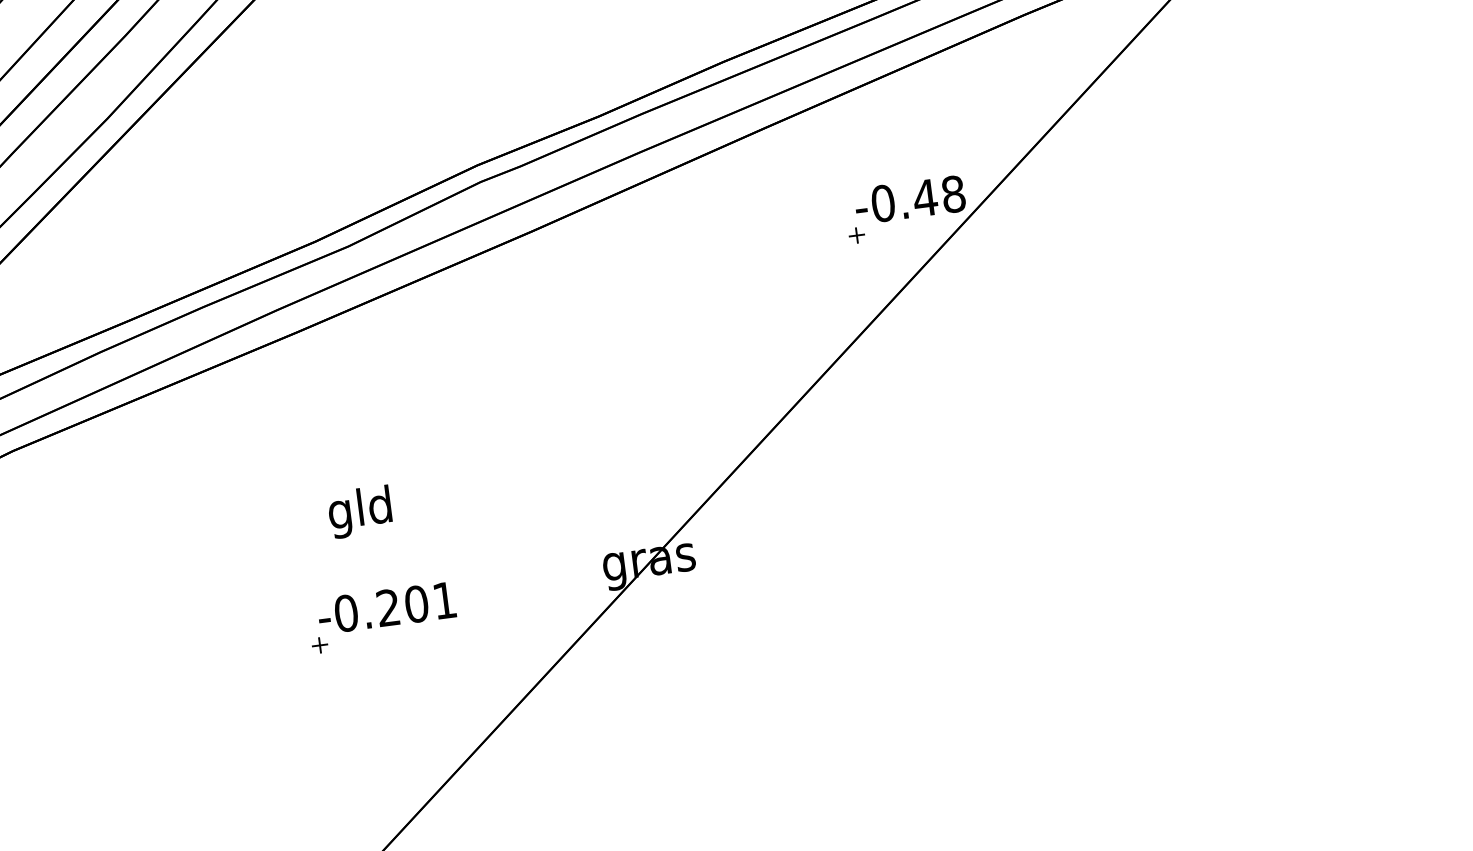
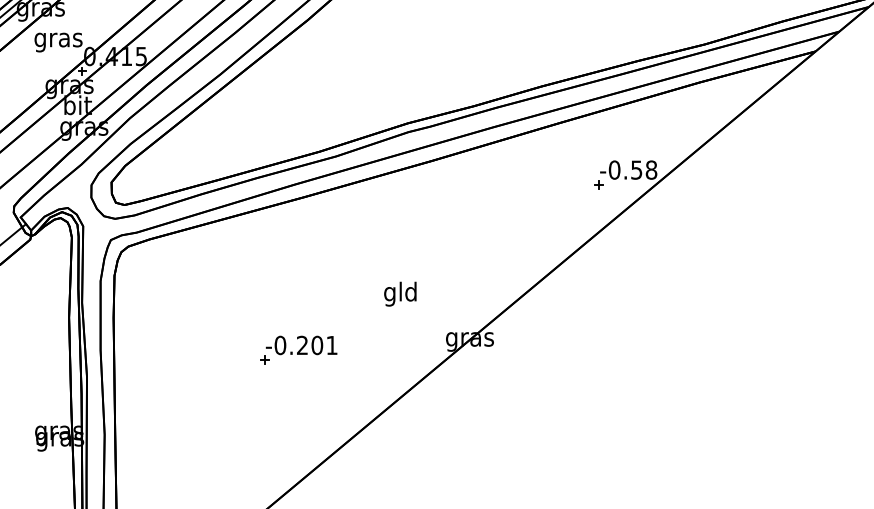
text: (924, 196) -> (636, 169), -0.48 -> -0.58
text: (360, 510) -> (400, 293), moved
part: (381, 616) -> (298, 349), moved

